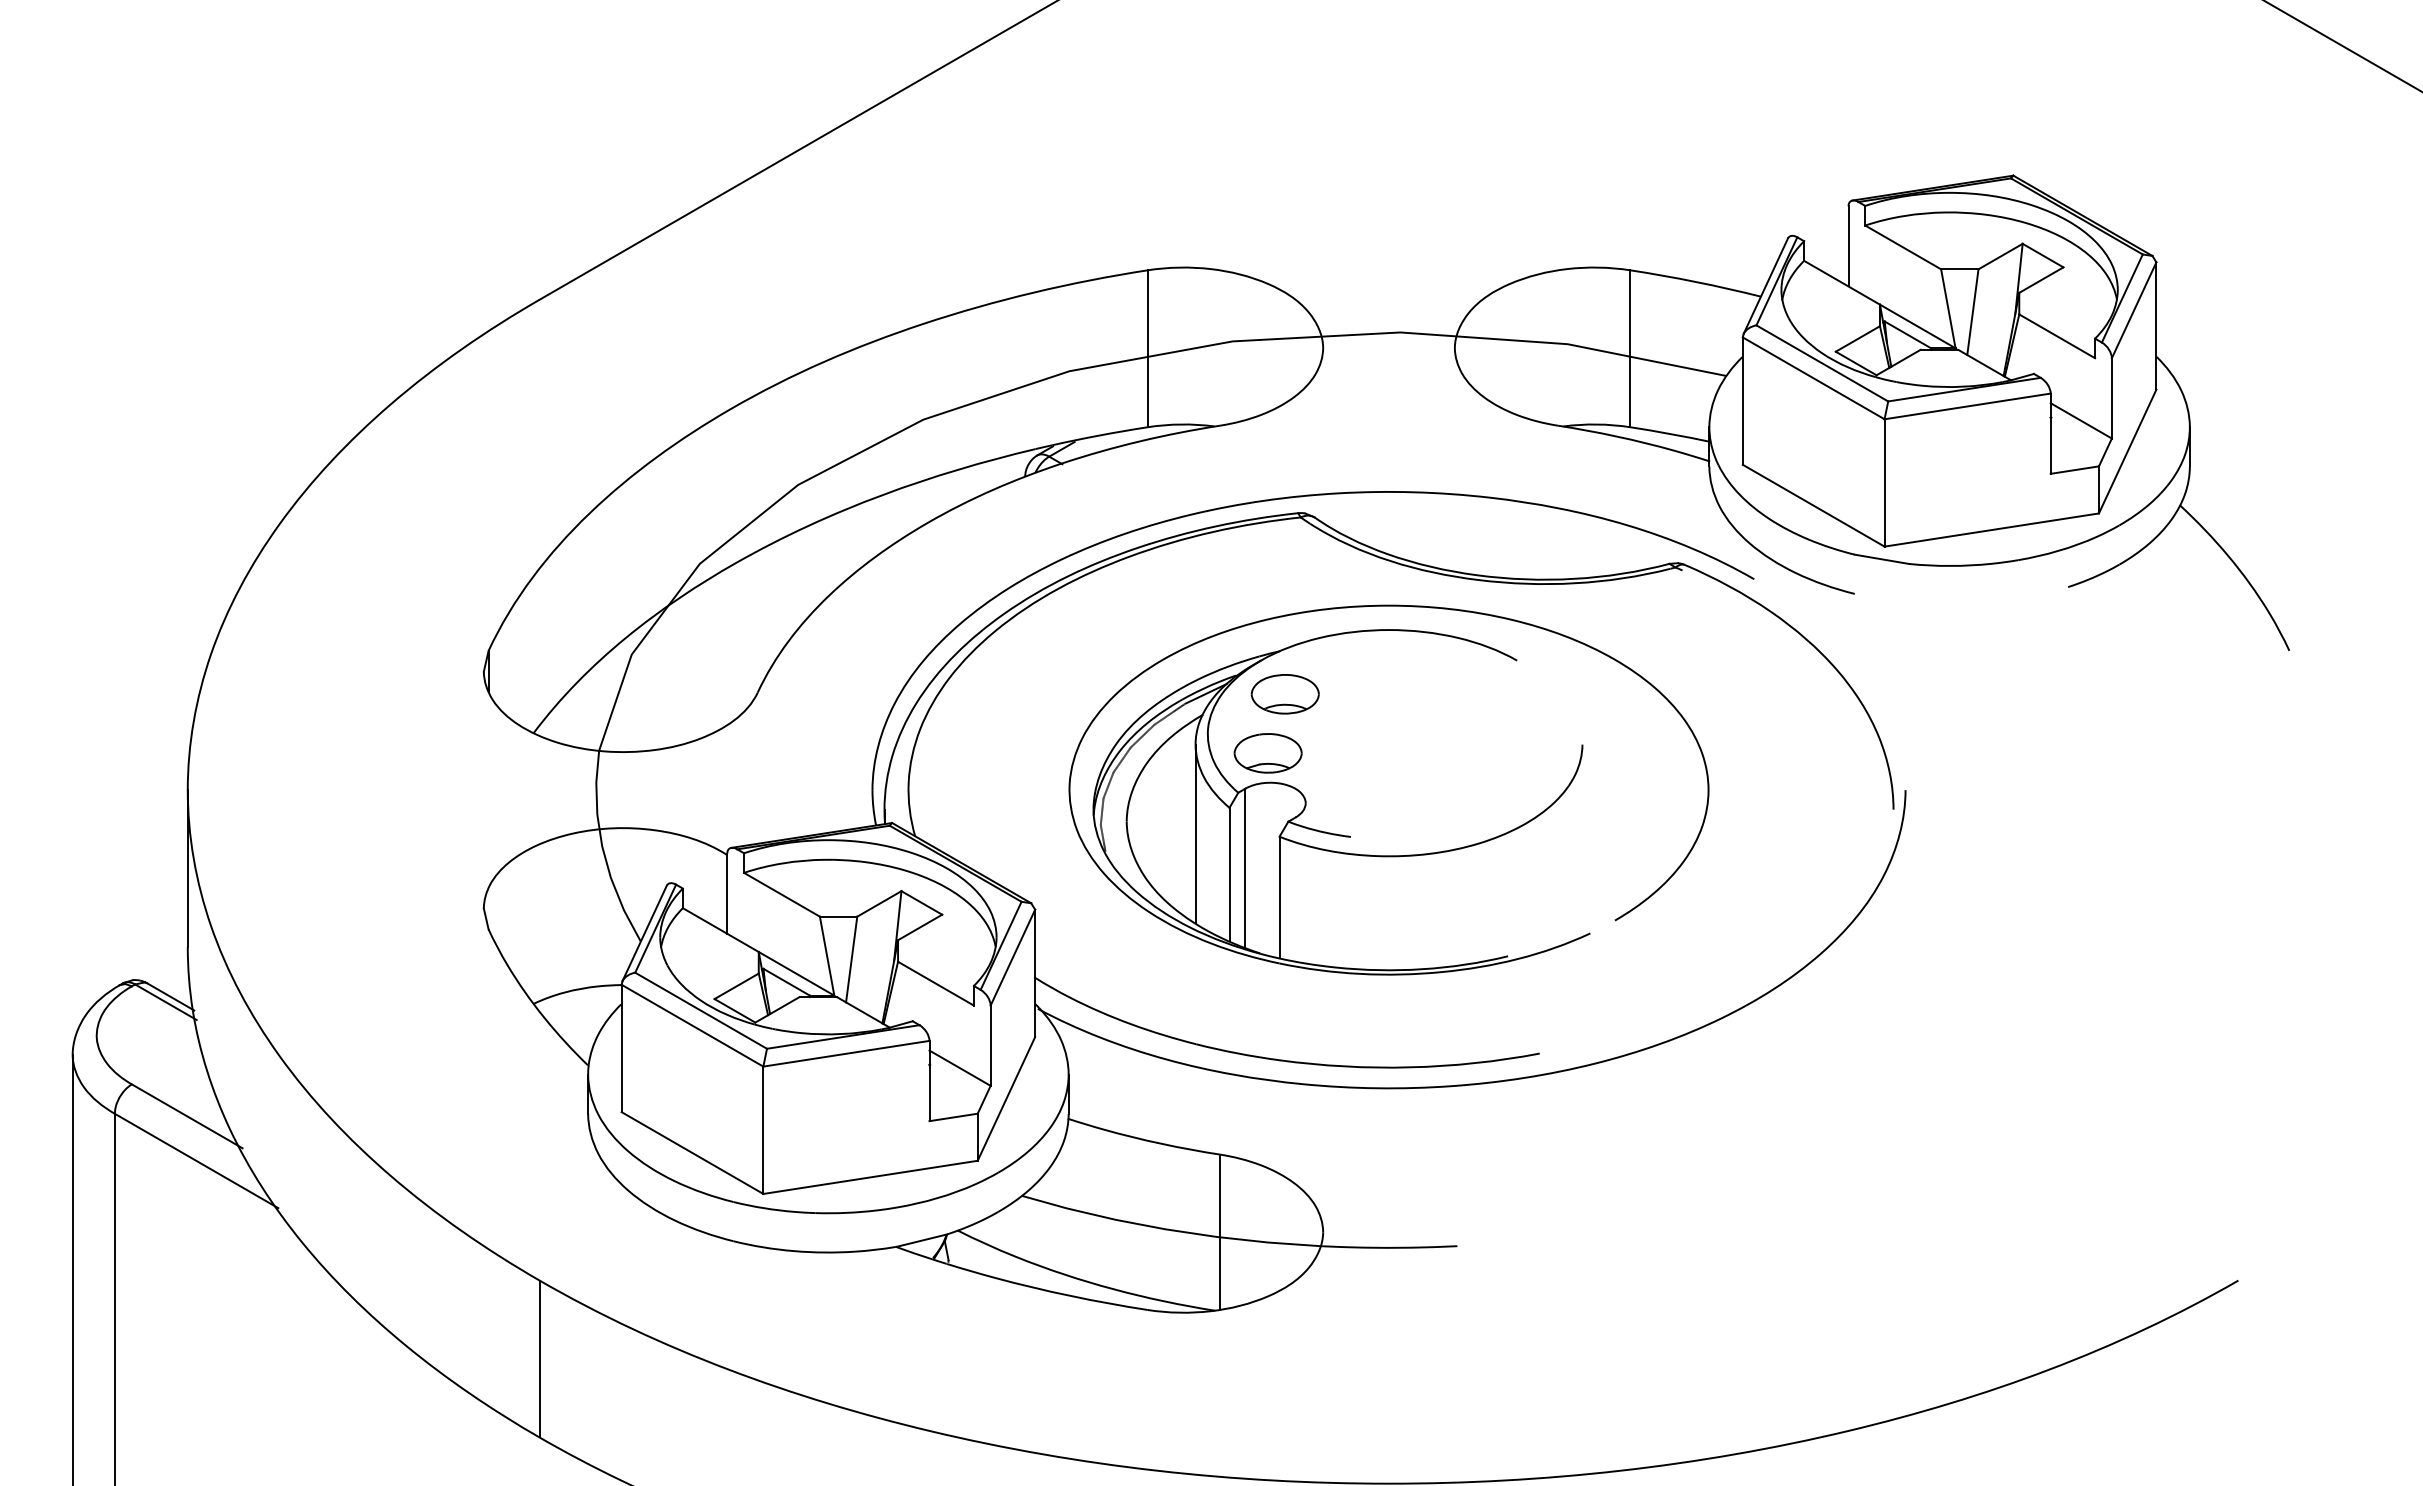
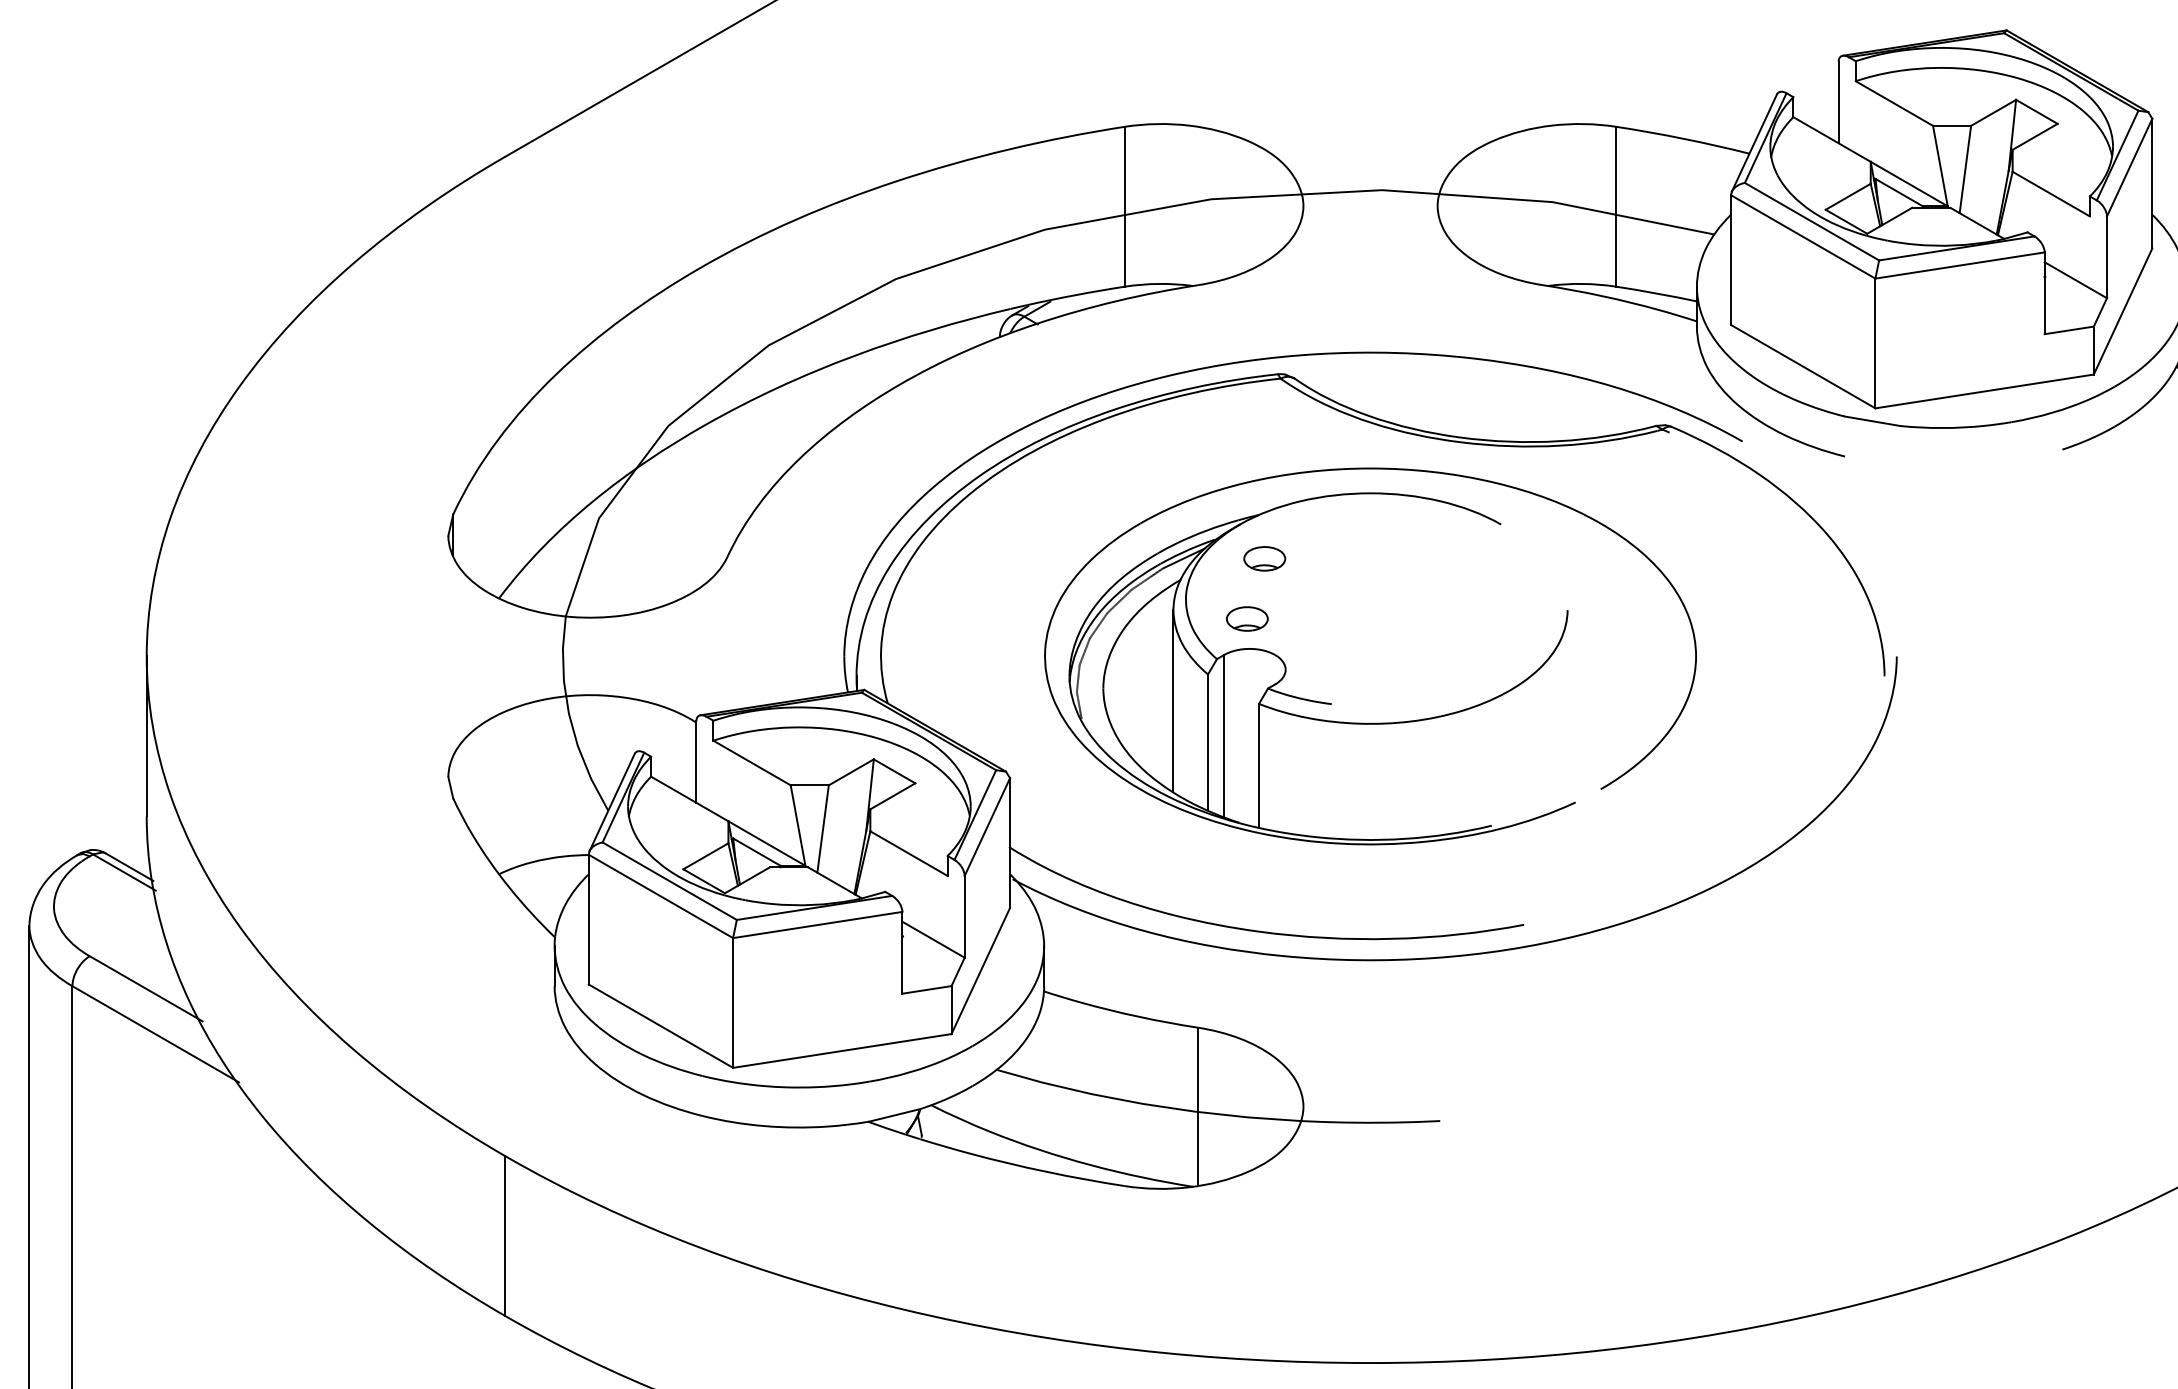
part: (1284, 694) -> (1264, 559), size x0.6
part: (1267, 753) -> (1246, 619), size x0.6

